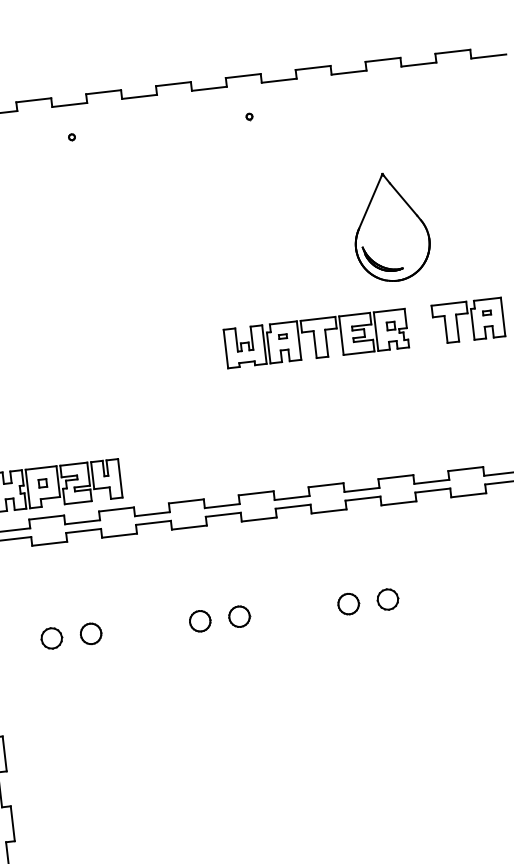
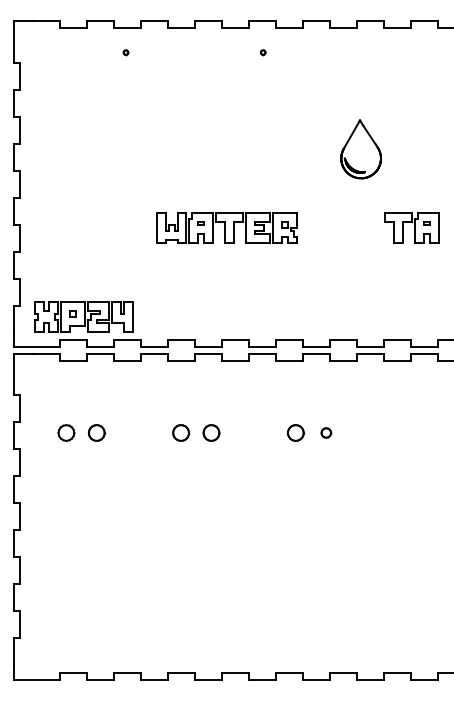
part: (389, 227) -> (360, 149), size x0.7
part: (316, 338) -> (226, 227), moved
part: (388, 598) -> (326, 432), size x0.6

